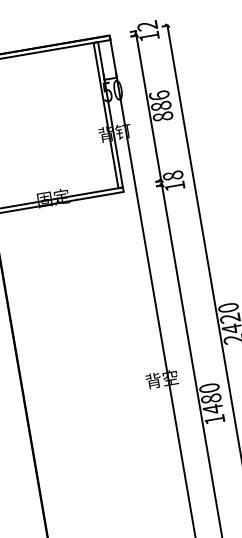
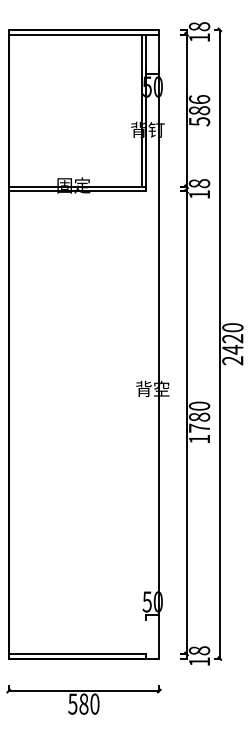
text: (147, 25) -> (199, 26), 12 -> 18
text: (162, 116) -> (199, 121), 886 -> 586
text: (213, 409) -> (199, 428), 1480 -> 1780

